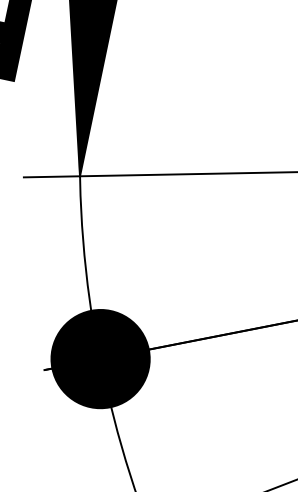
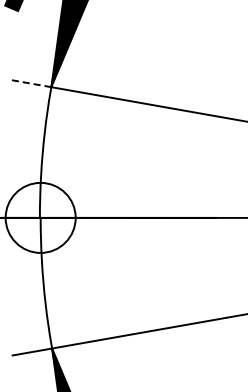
line: (51, 176) -> (31, 83), solid -> dashed
fill: (100, 358) -> (40, 217), removed

